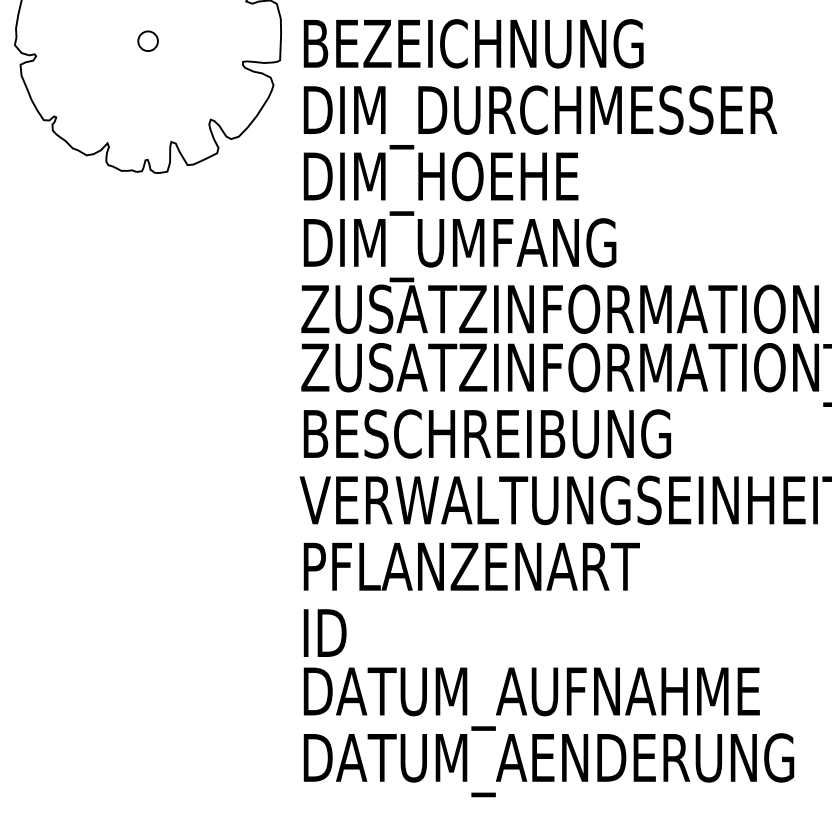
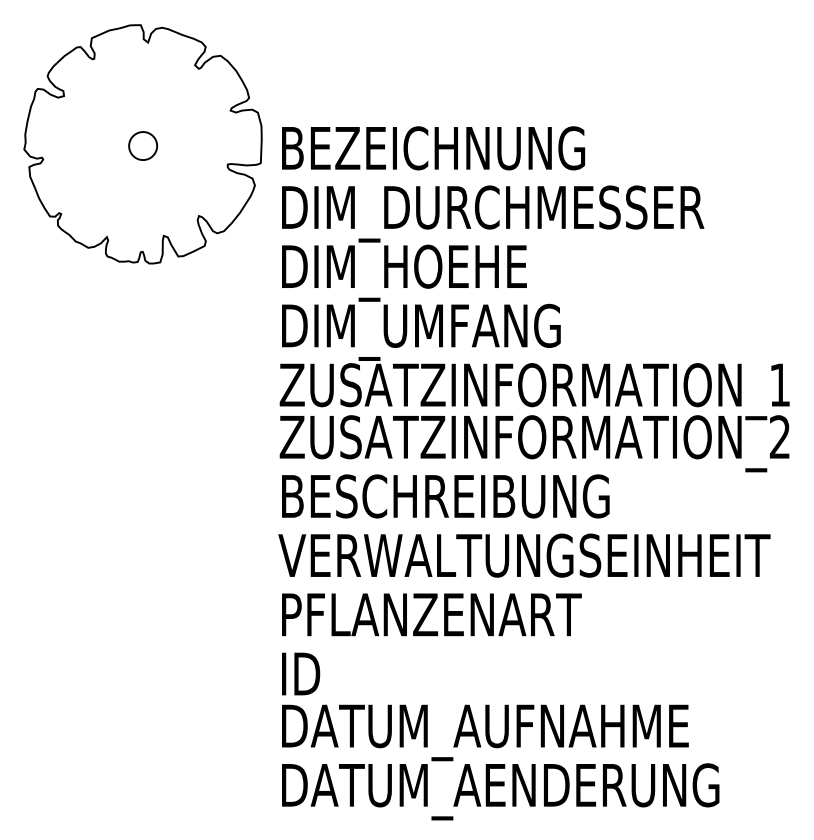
circle: (147, 40) -> (142, 145), size x1.6

